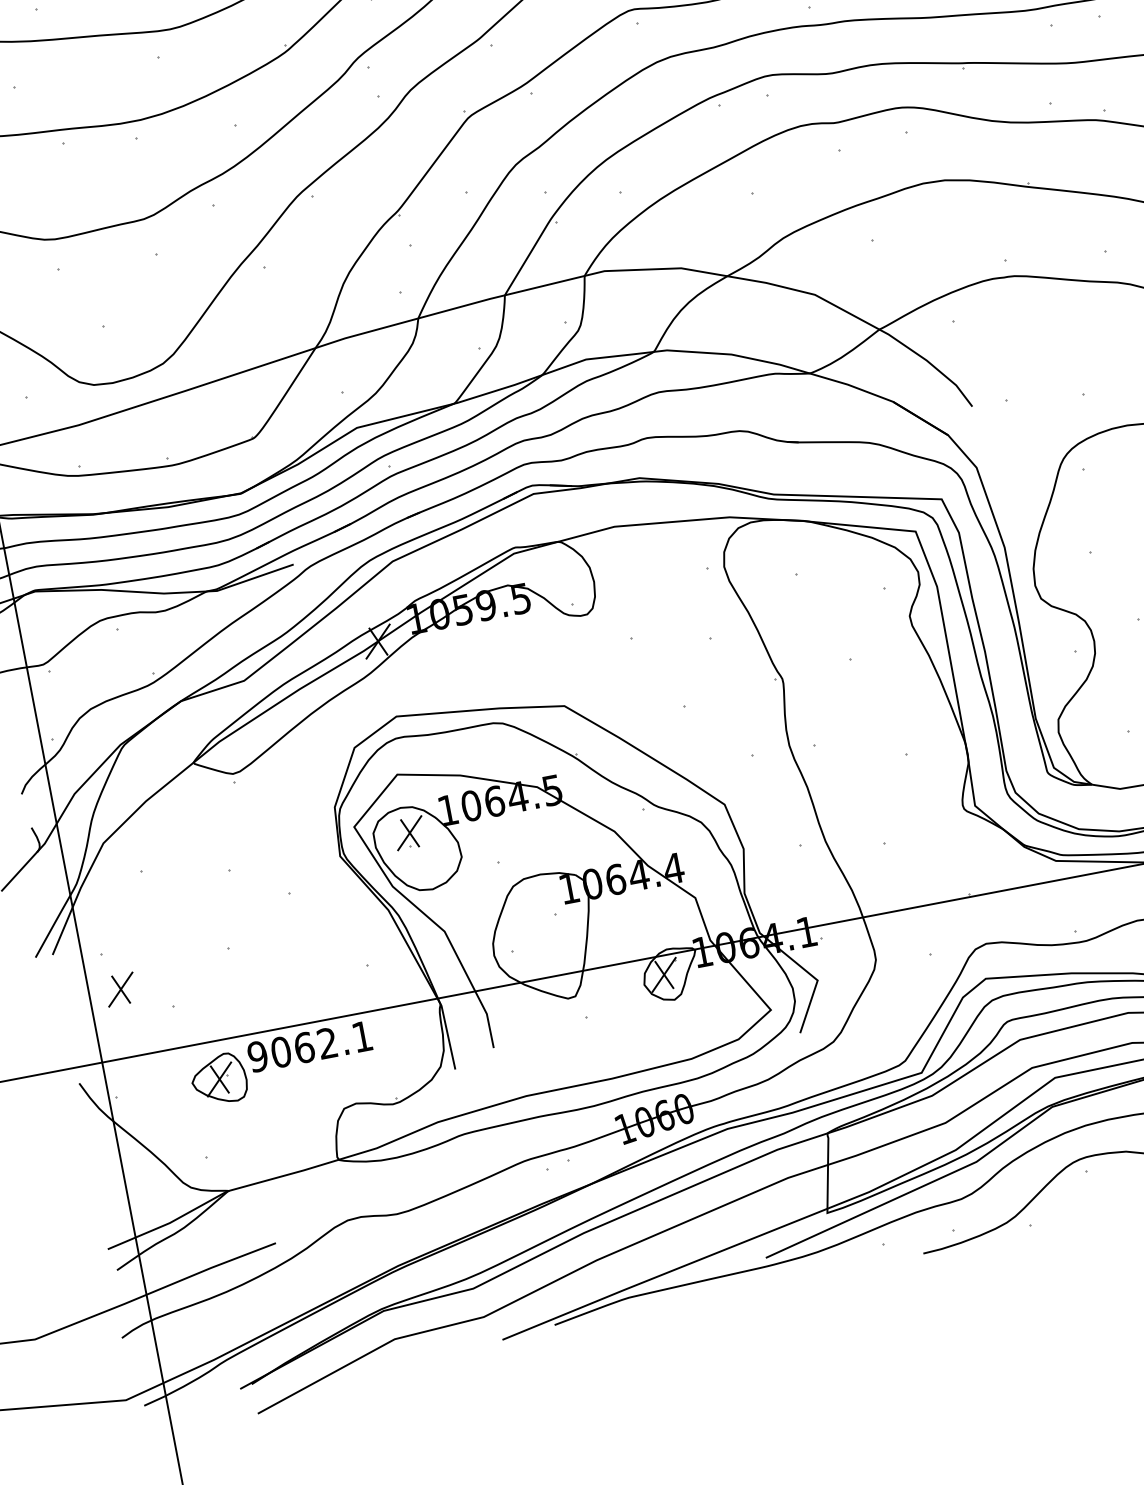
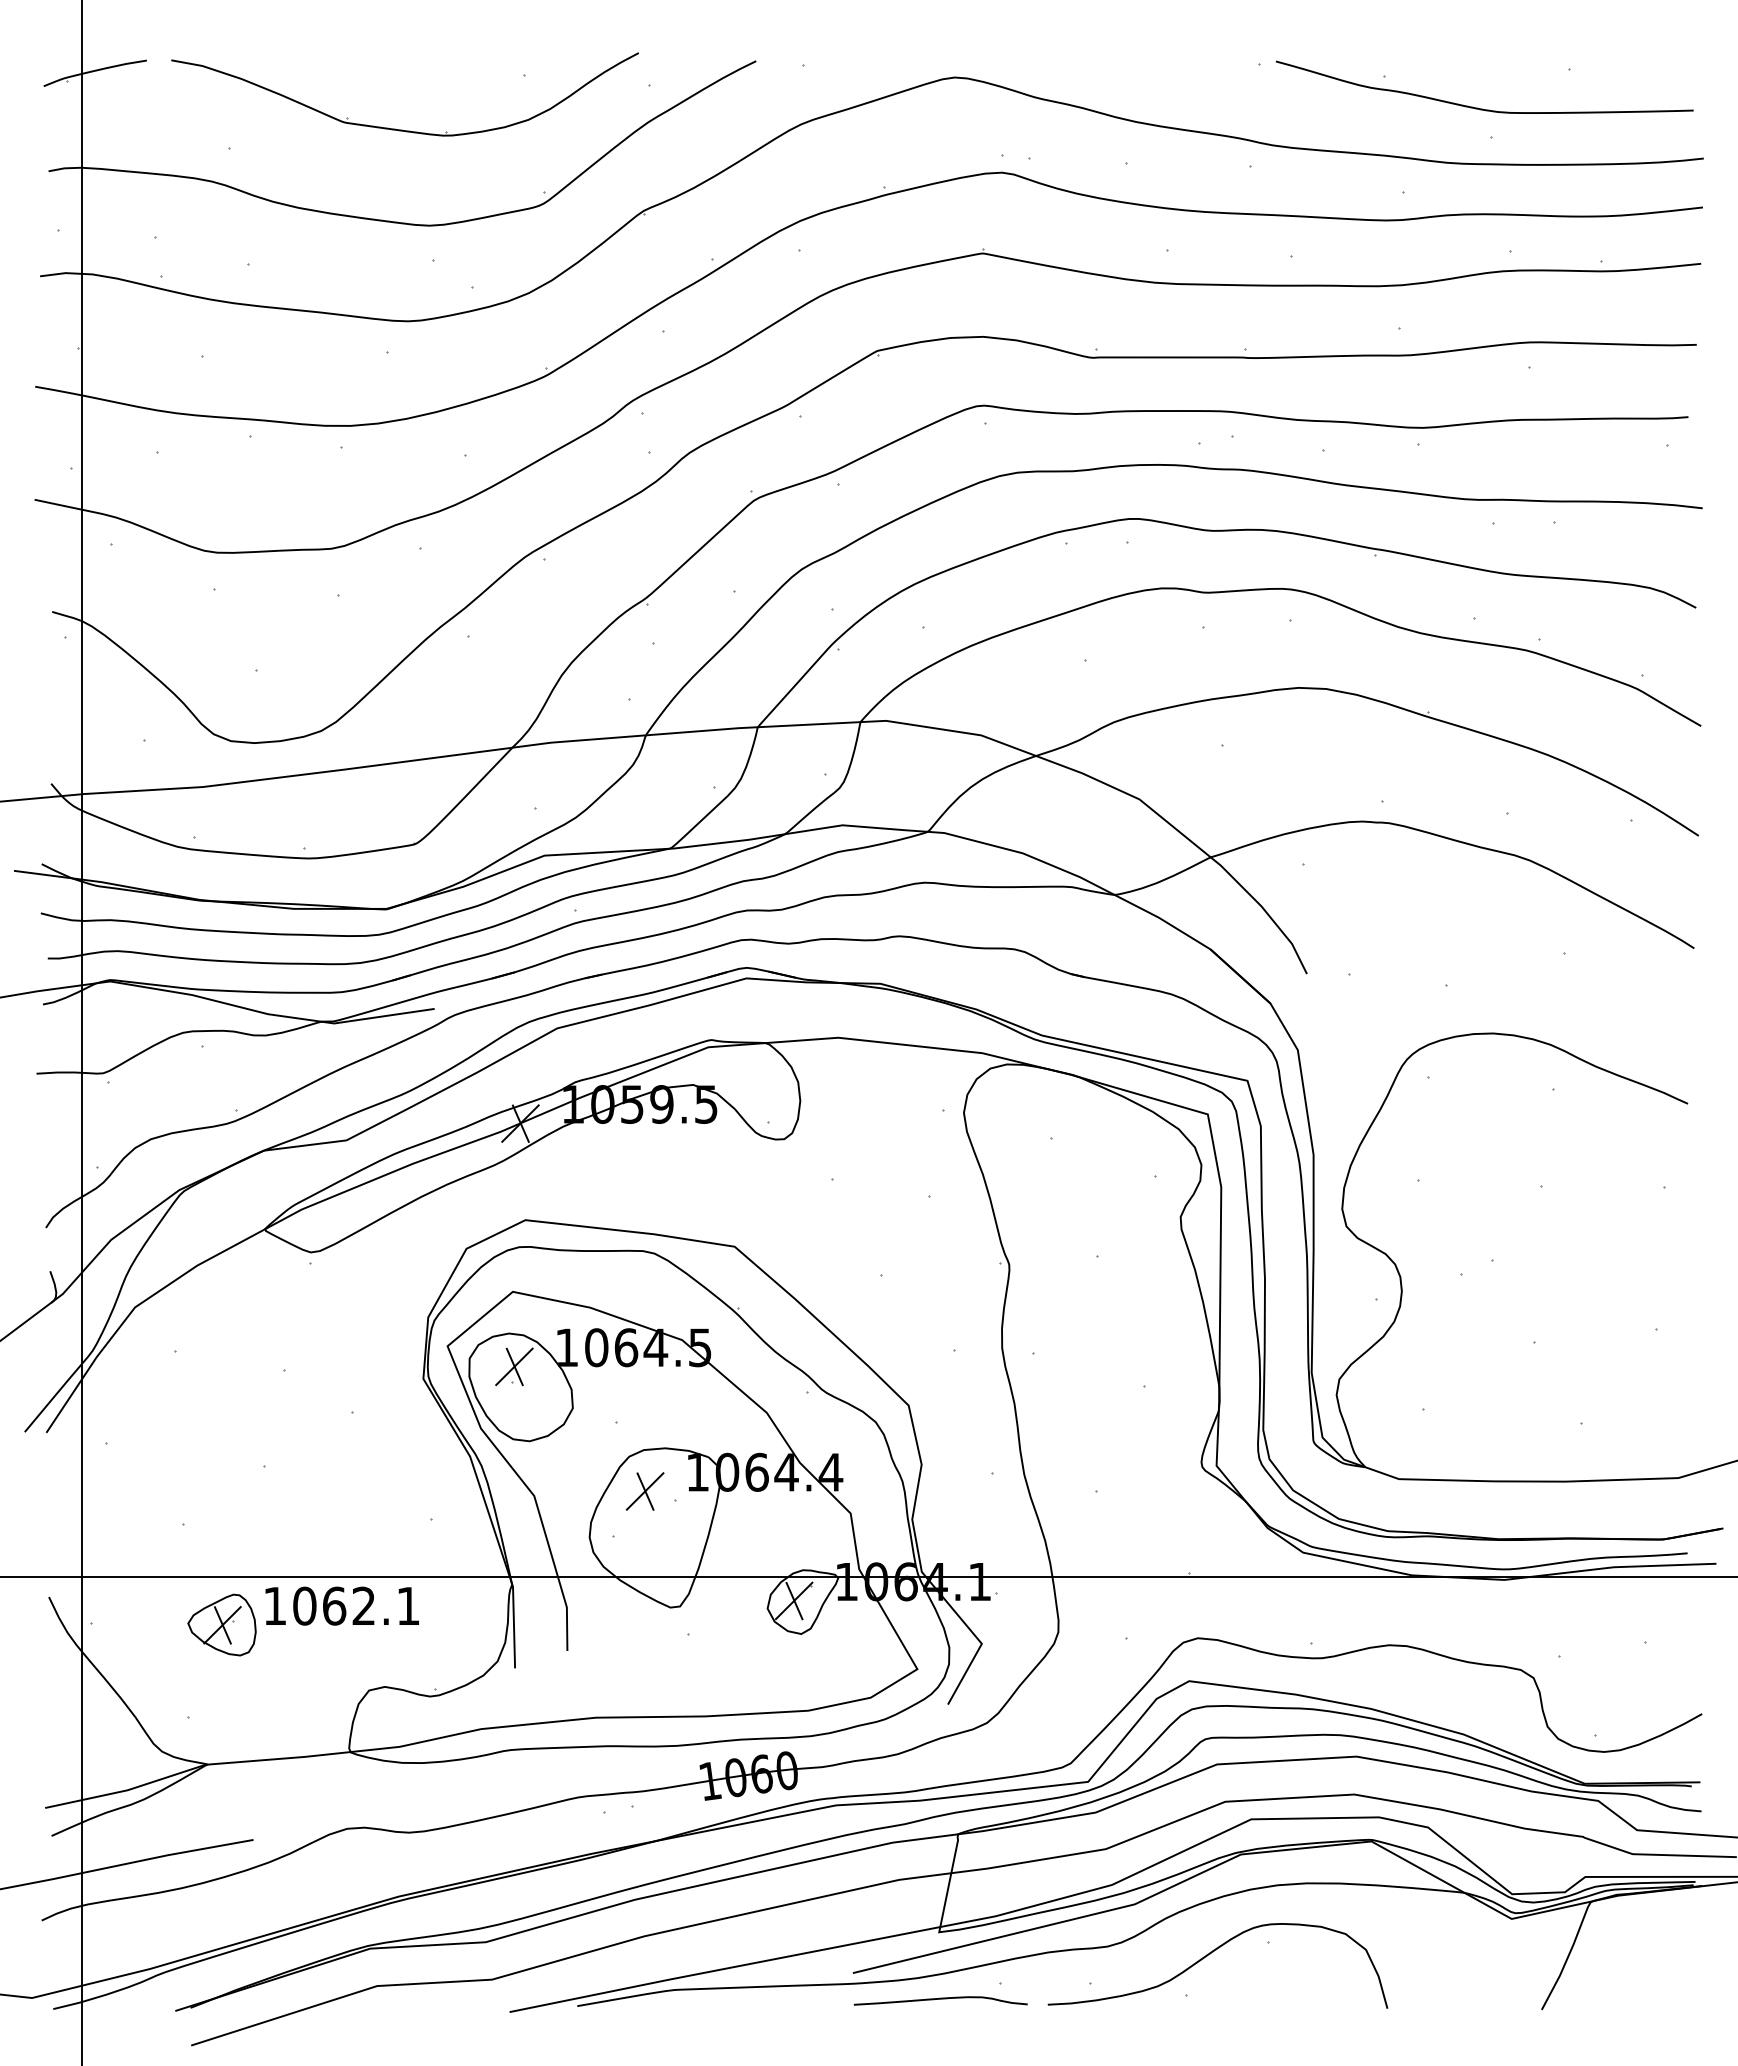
part: (120, 989) -> (644, 1491), moved
text: (257, 1056) -> (274, 1605), 9062.1 -> 1062.1
curve: (838, 1265) -> (940, 1999), added

